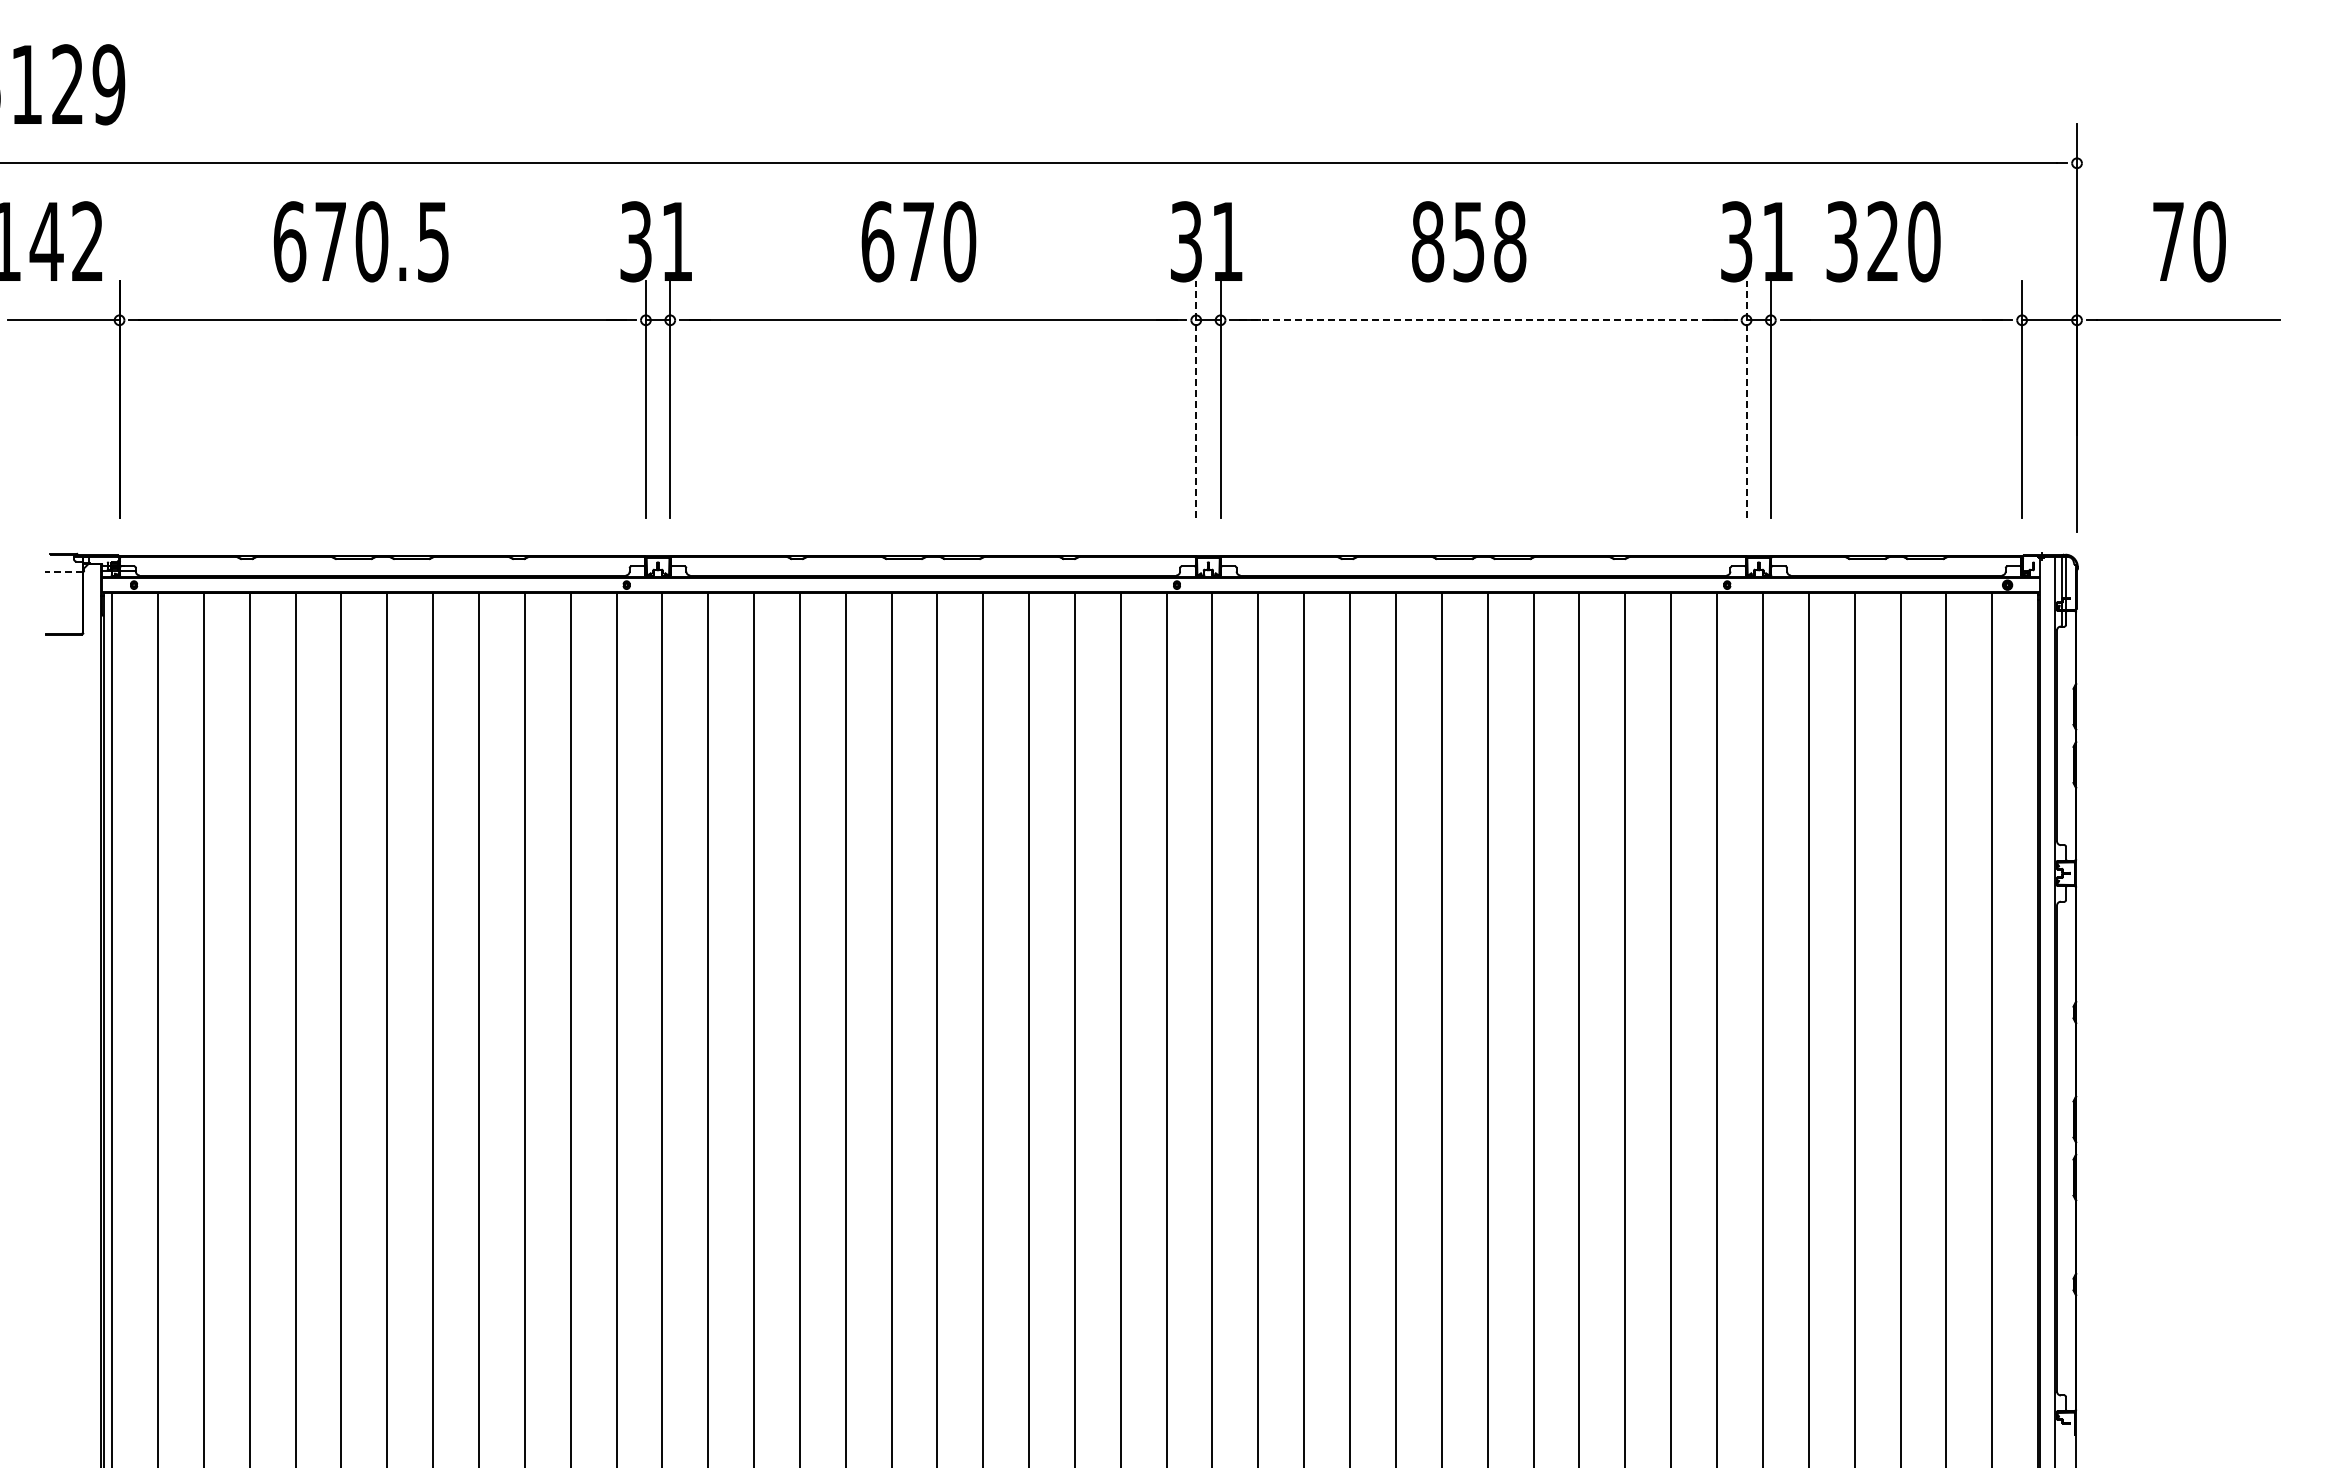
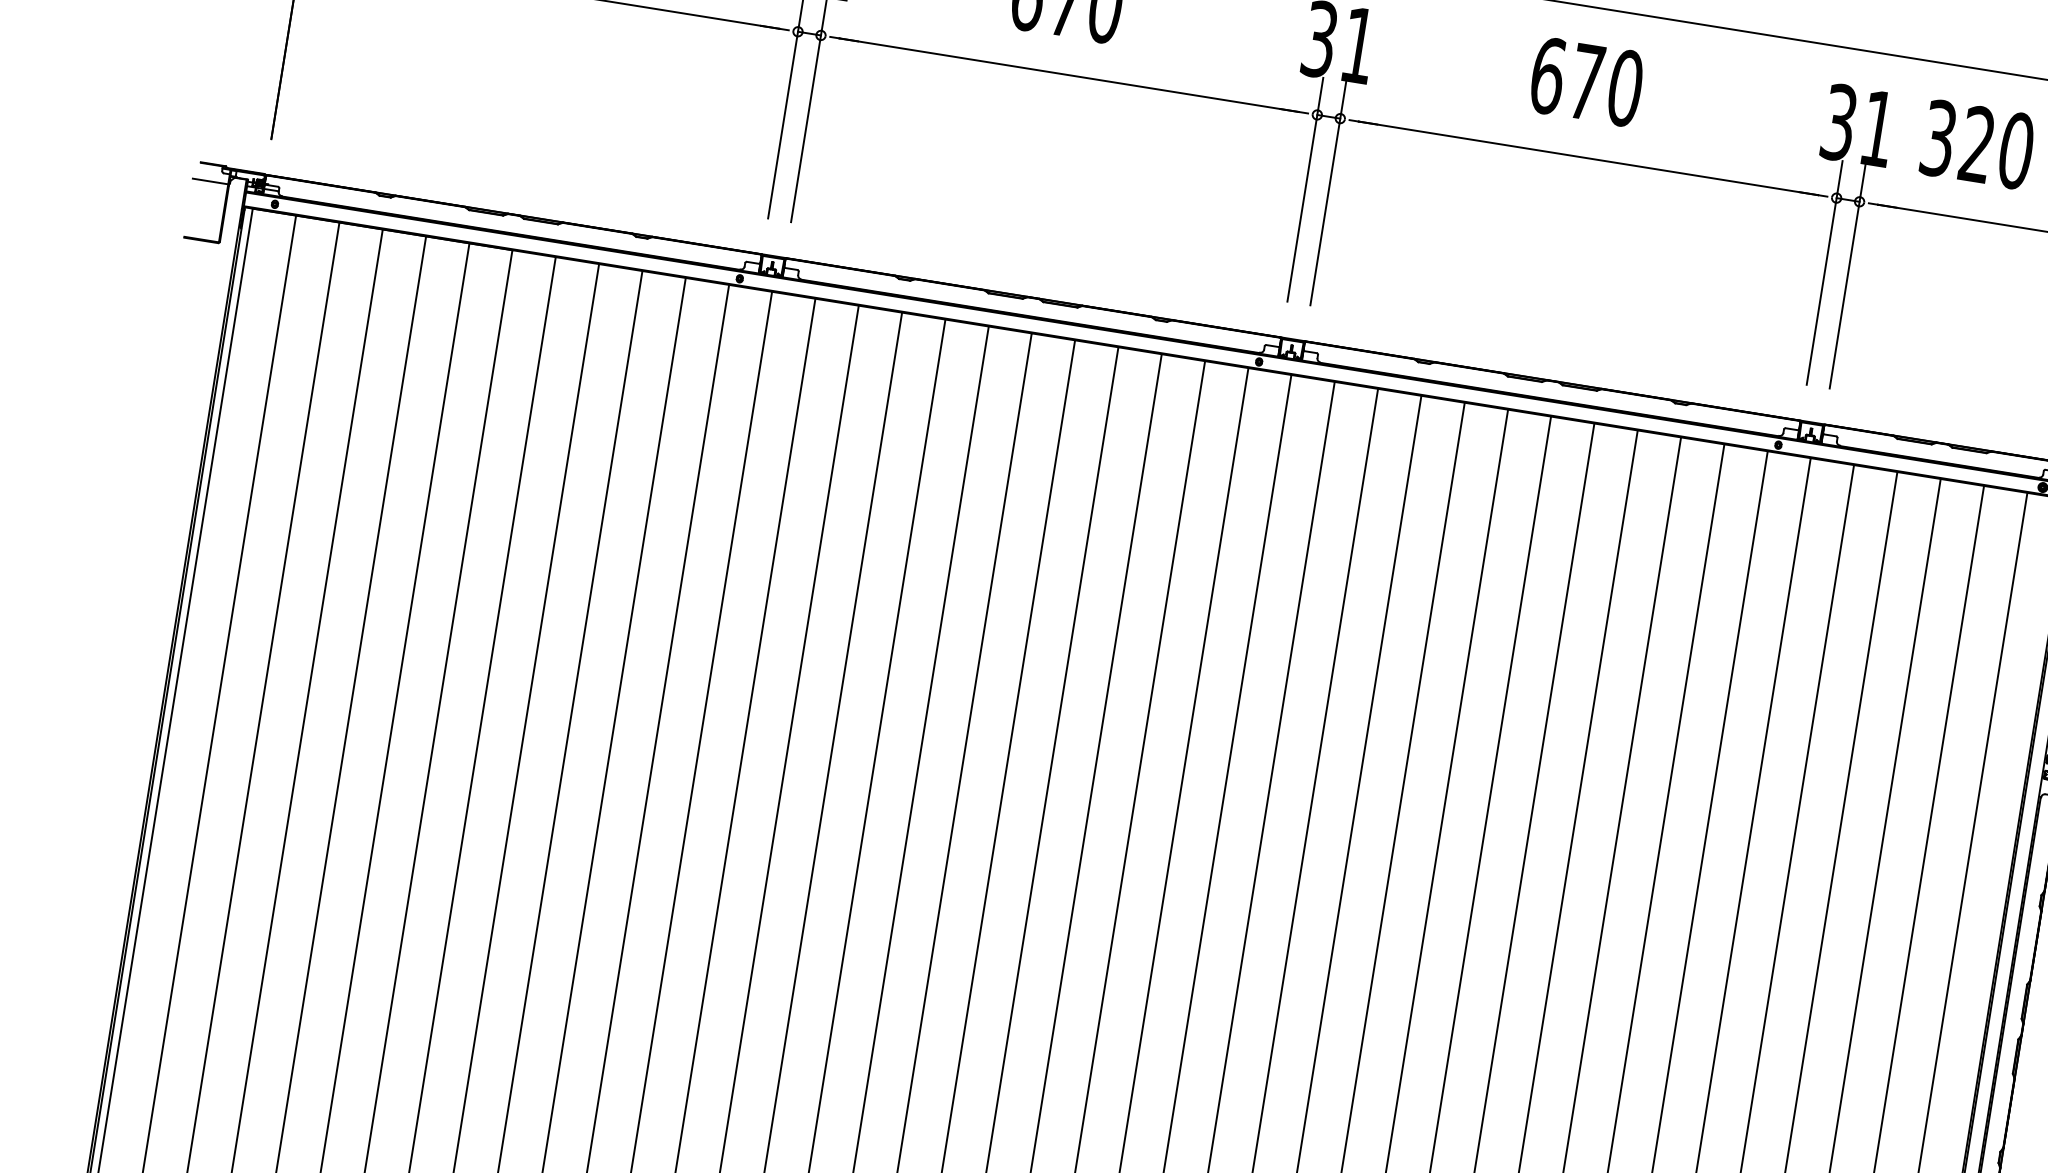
text: (1469, 241) -> (1587, 81), 858 -> 670
line: (1484, 320) -> (1589, 158), dashed -> solid
line: (1196, 399) -> (1305, 189), dashed -> solid
line: (1746, 399) -> (1824, 272), dashed -> solid
line: (63, 572) -> (210, 181), dashed -> solid

